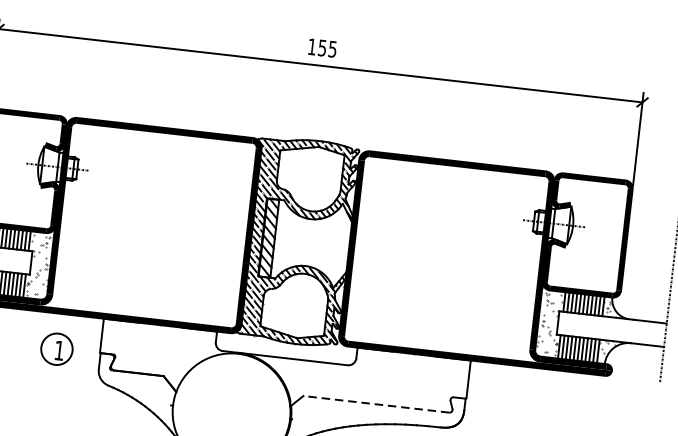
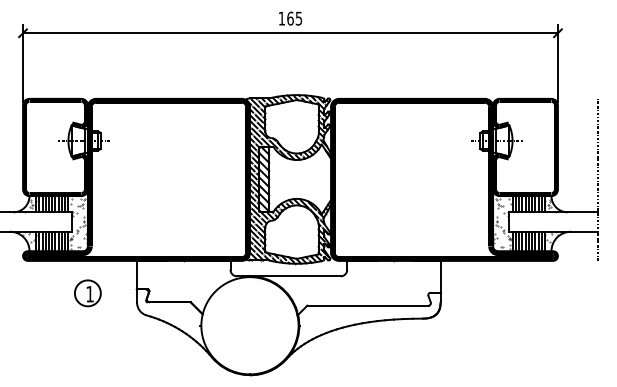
text: (322, 47) -> (290, 18), 155 -> 165
part: (56, 349) -> (87, 293), moved
line: (375, 404) -> (367, 305), dashed -> solid

